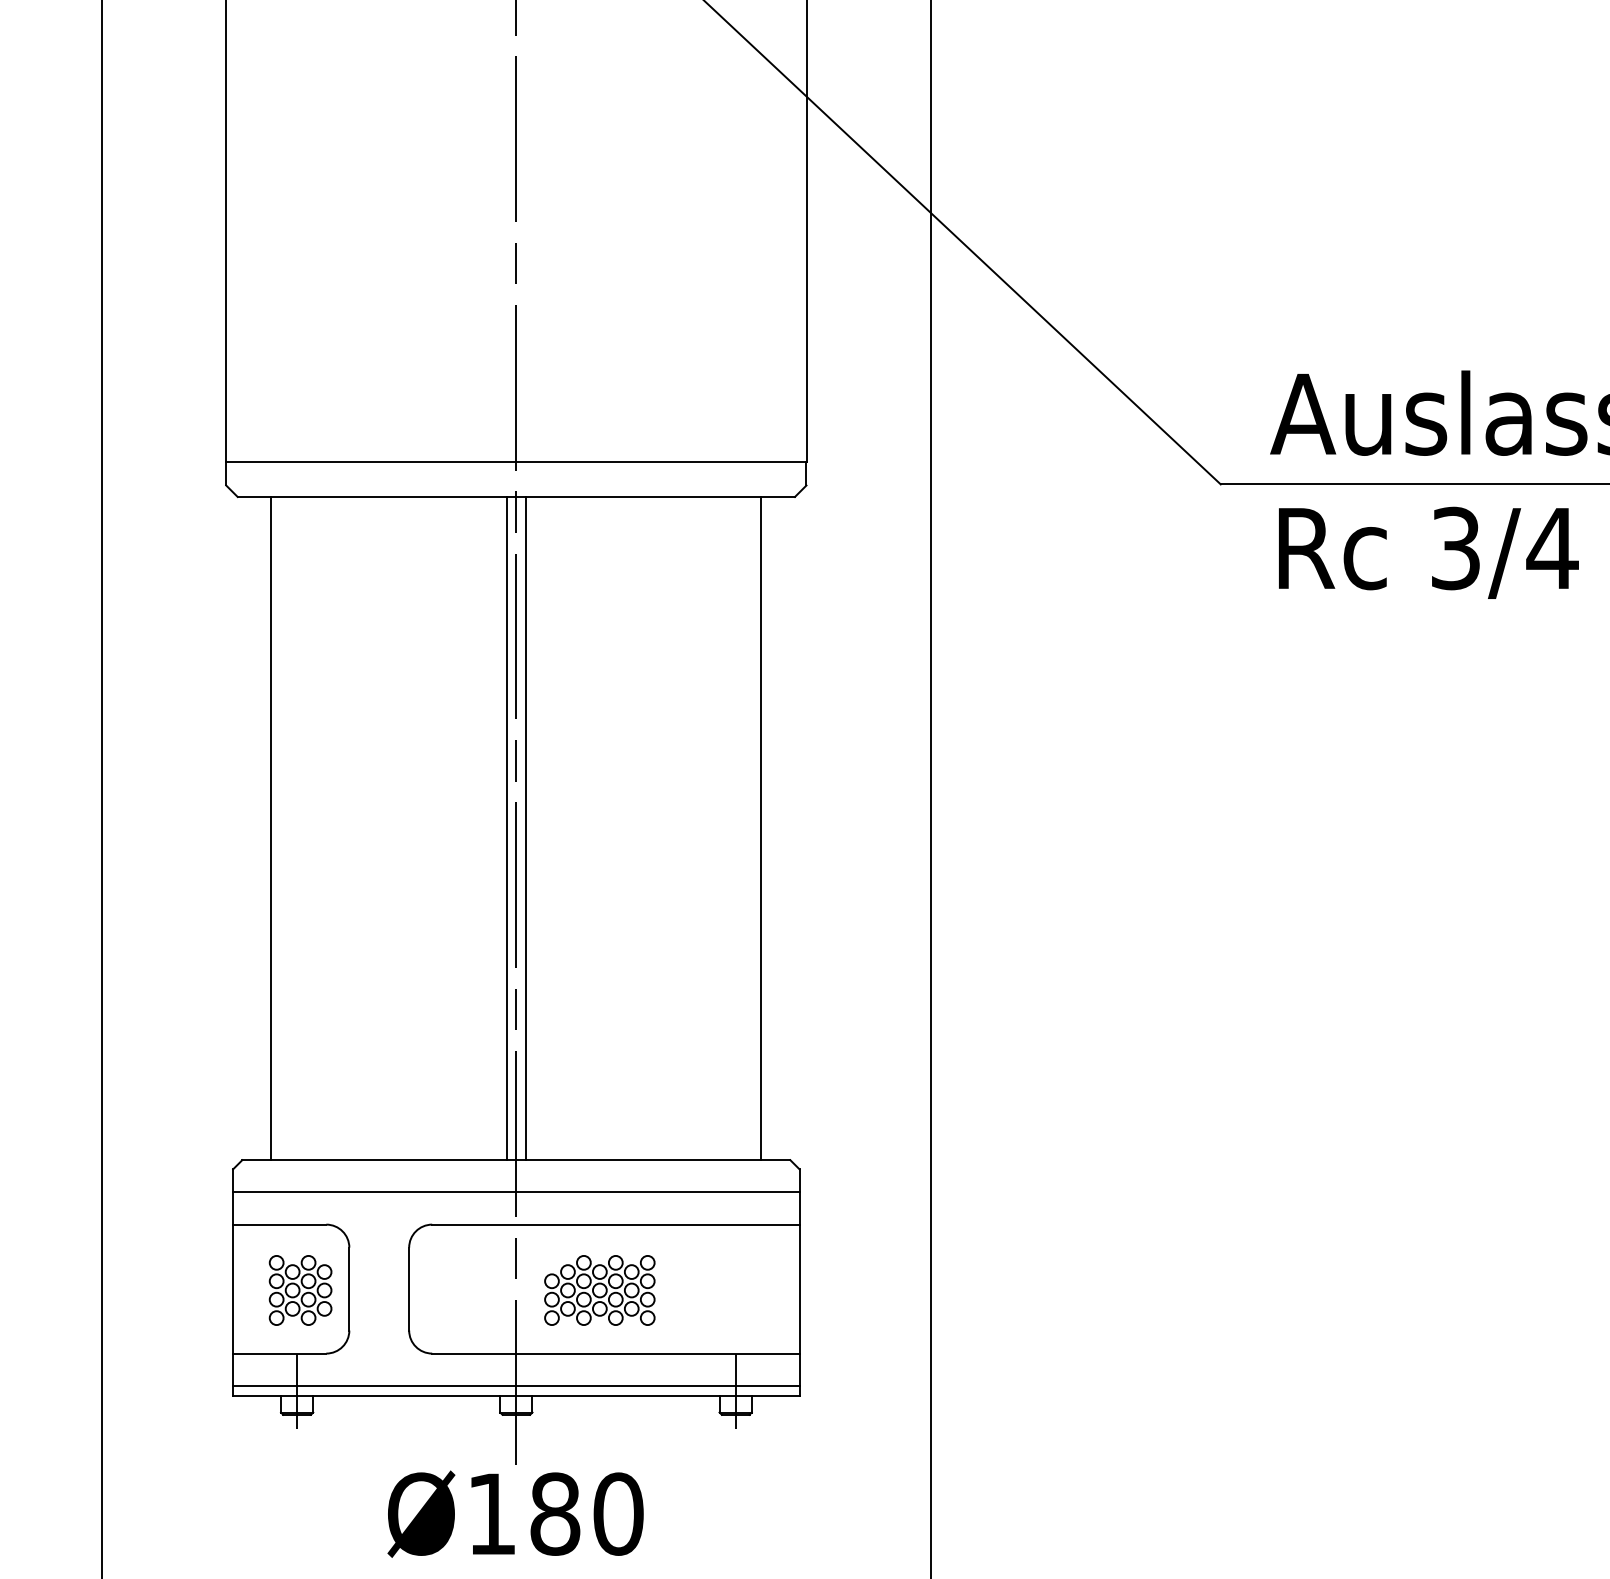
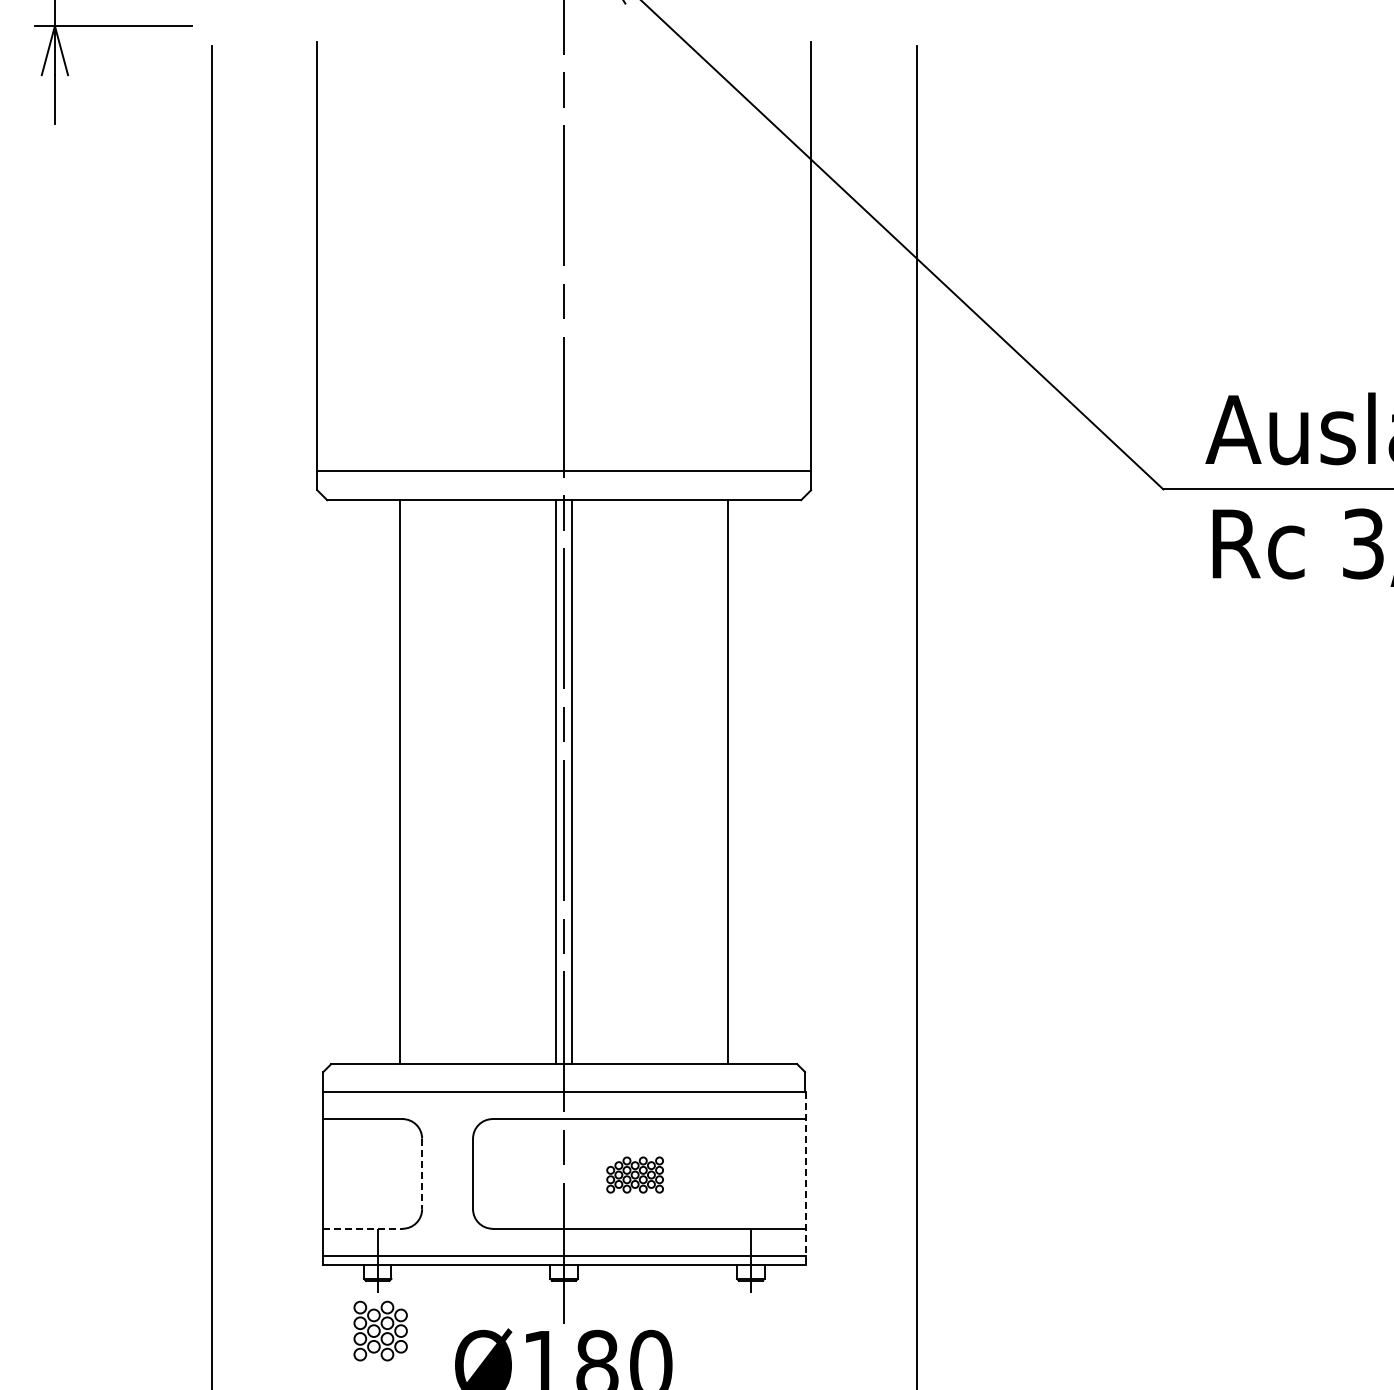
line: (270, 828) -> (399, 782), moved
line: (761, 828) -> (727, 782), moved
part: (300, 1289) -> (380, 1330), moved
line: (349, 1289) -> (422, 1174), solid -> dashed
part: (598, 1289) -> (634, 1174), size x0.6
line: (800, 1294) -> (805, 1178), solid -> dashed
line: (279, 1353) -> (362, 1228), solid -> dashed

